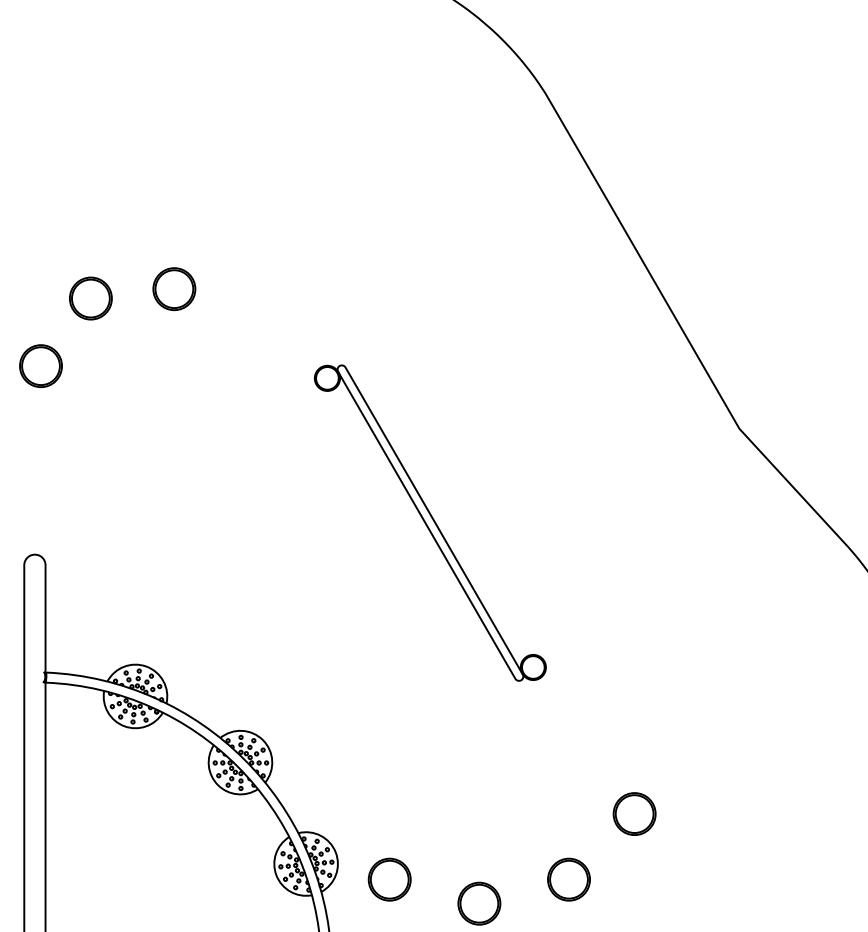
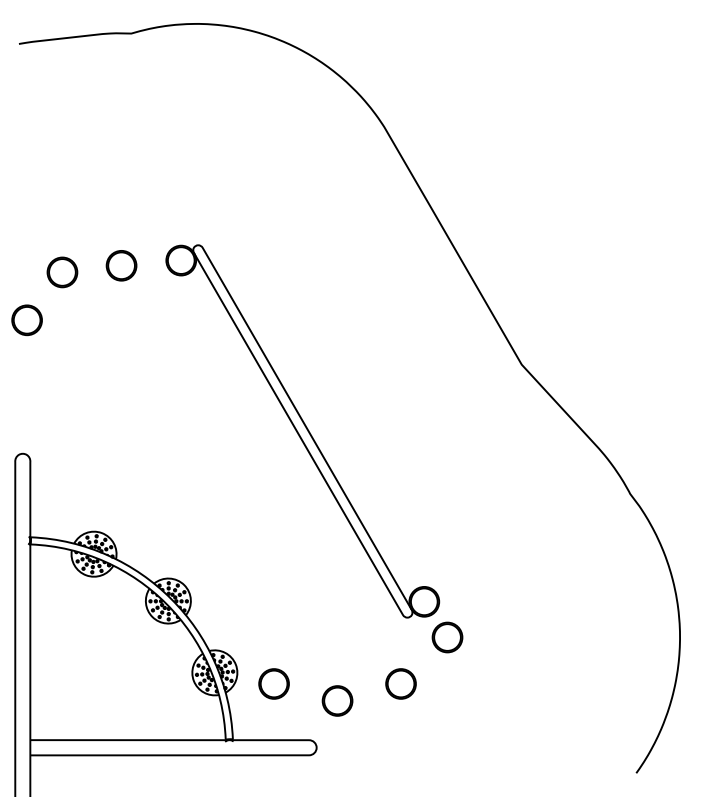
part: (429, 523) -> (302, 431), size x1.67

